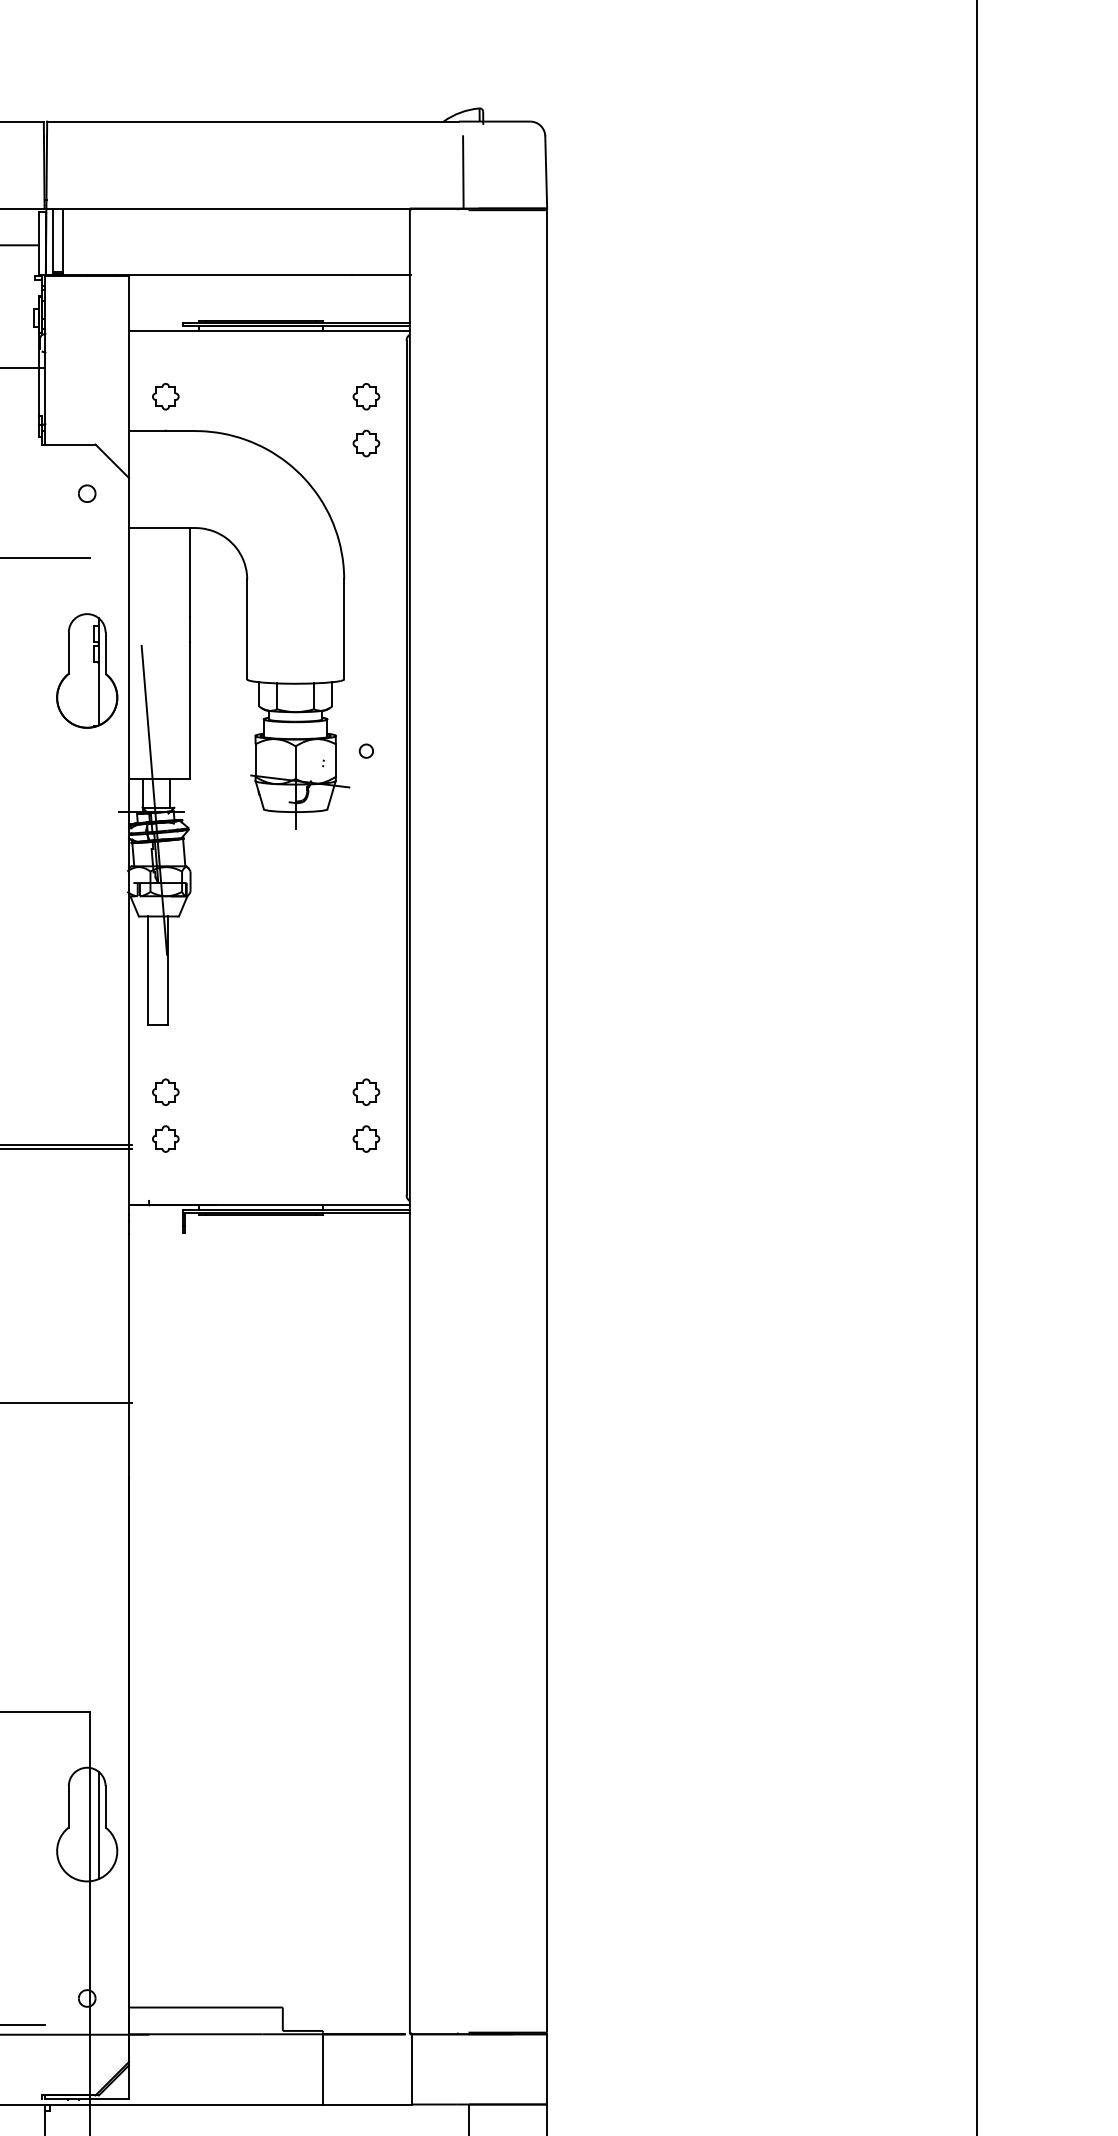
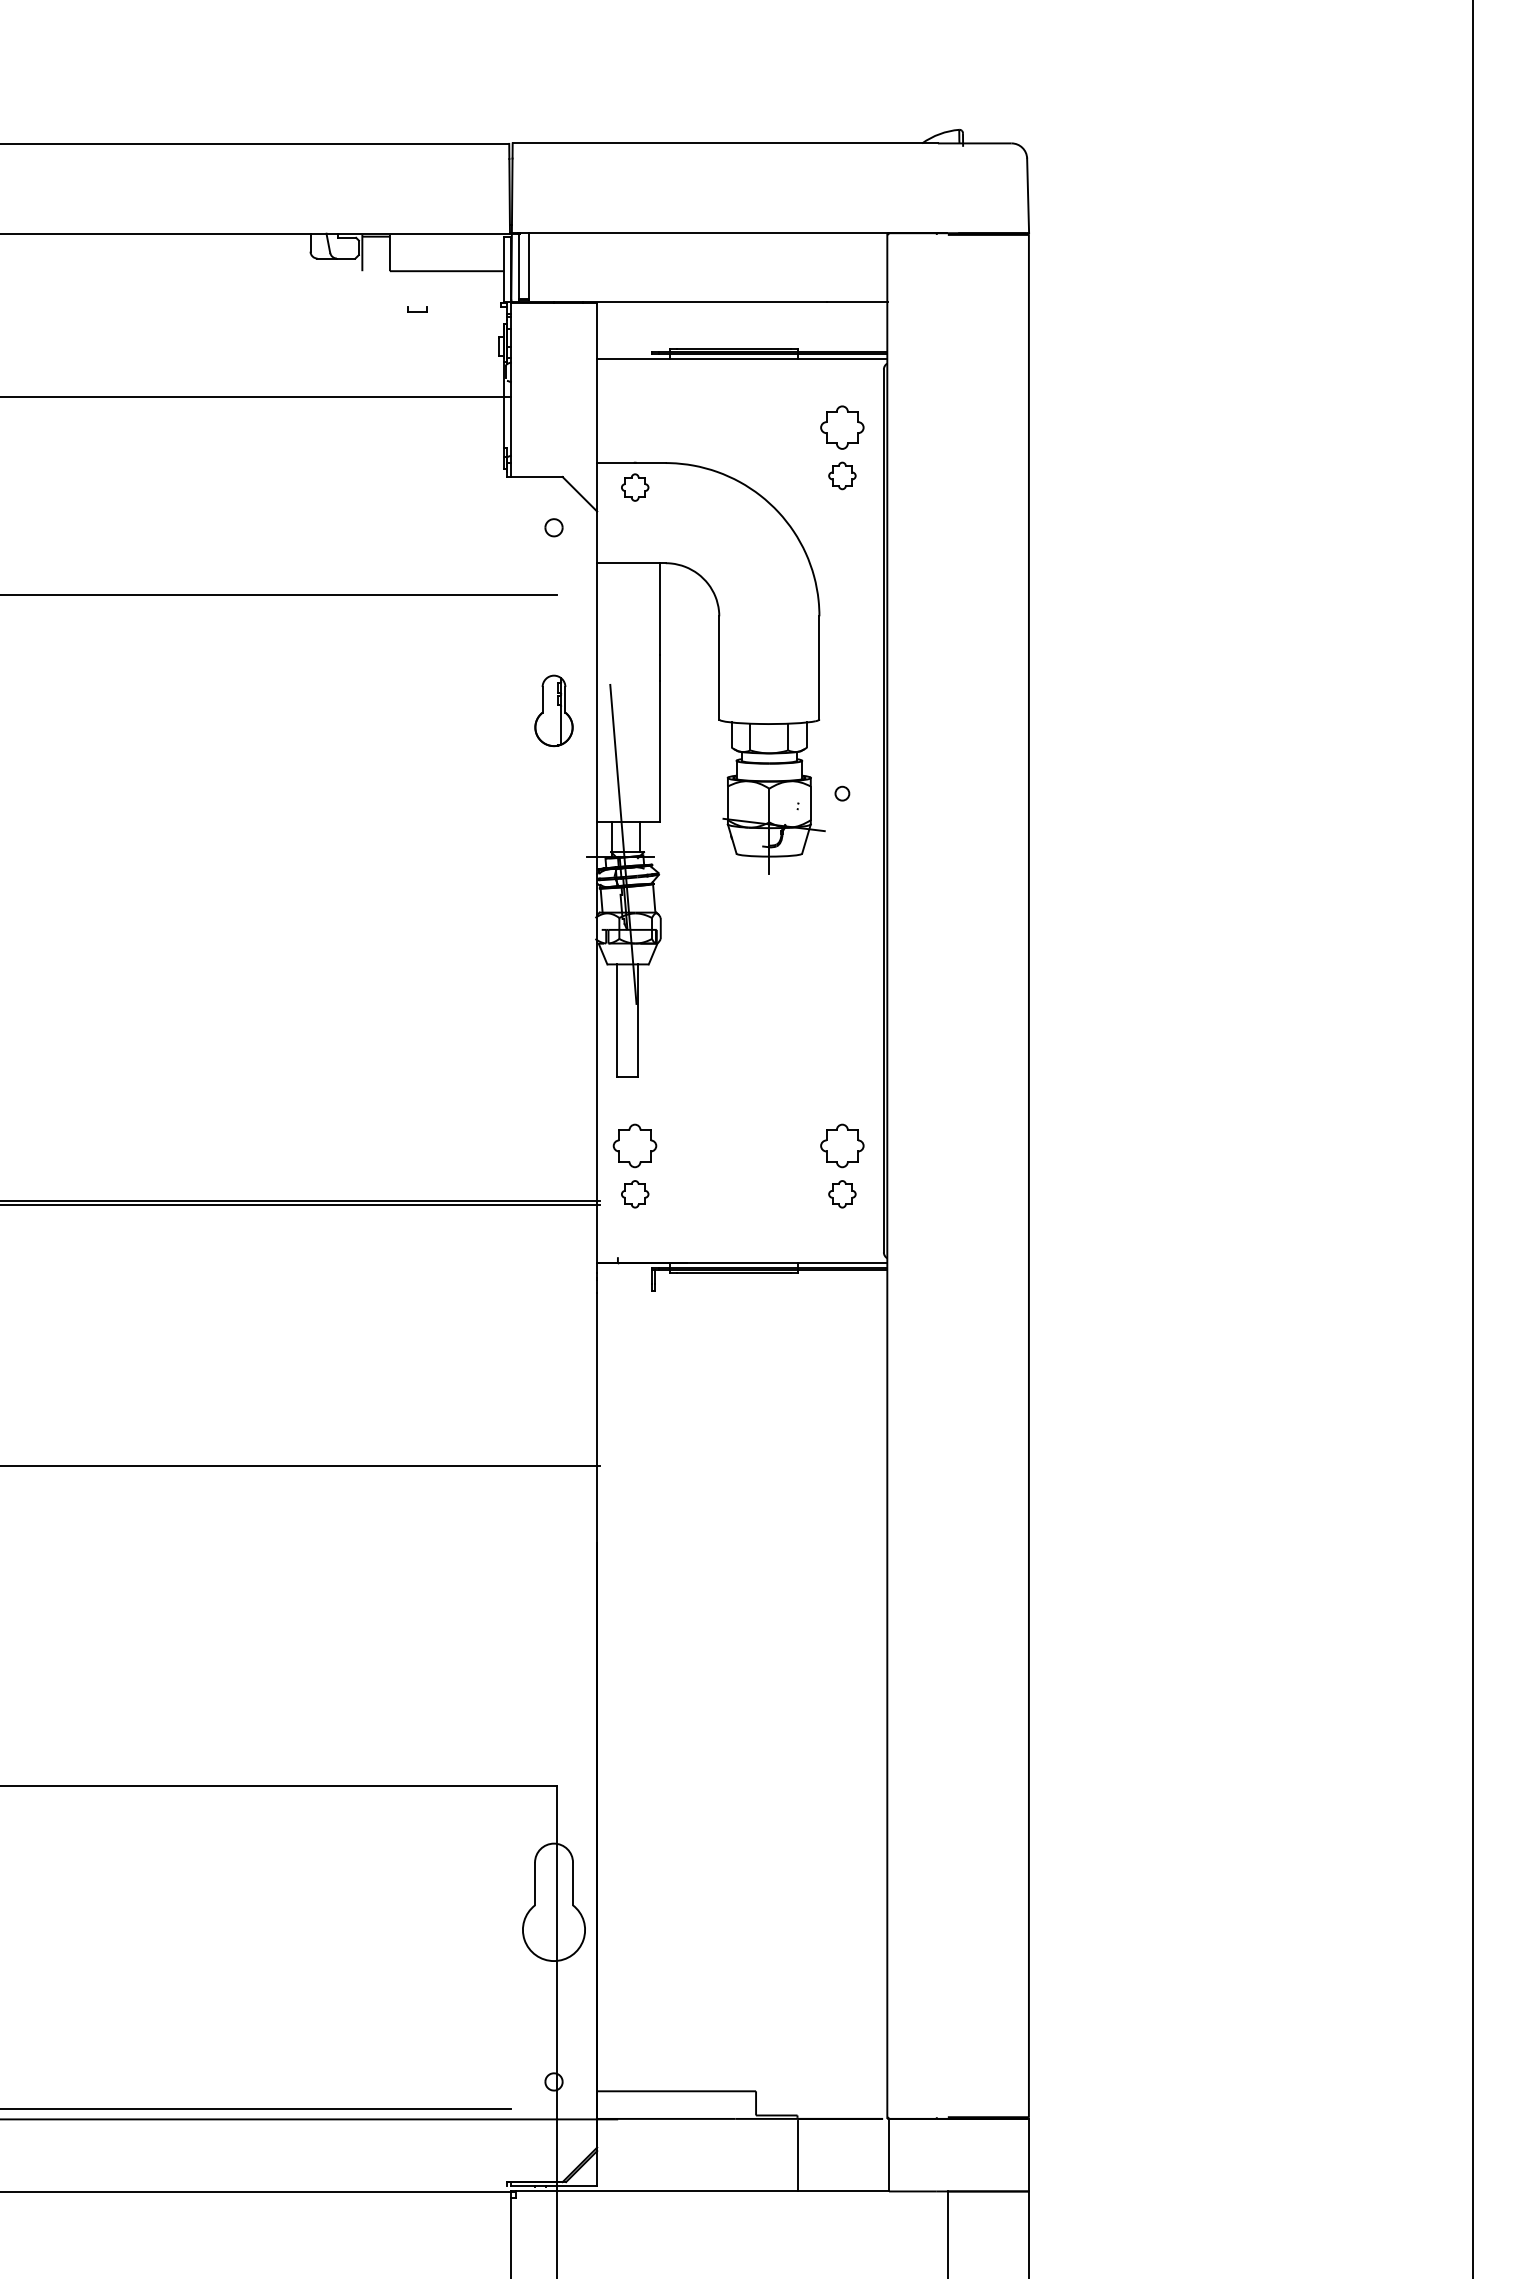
line: (463, 172) -> (942, 195), removed
part: (166, 396) -> (635, 487), moved
part: (366, 396) -> (842, 427), size x1.6
part: (86, 670) -> (553, 710), size x0.6
part: (166, 1091) -> (635, 1145), size x1.6
part: (366, 1091) -> (842, 1145), size x1.6
line: (99, 1824) -> (566, 1902), removed

